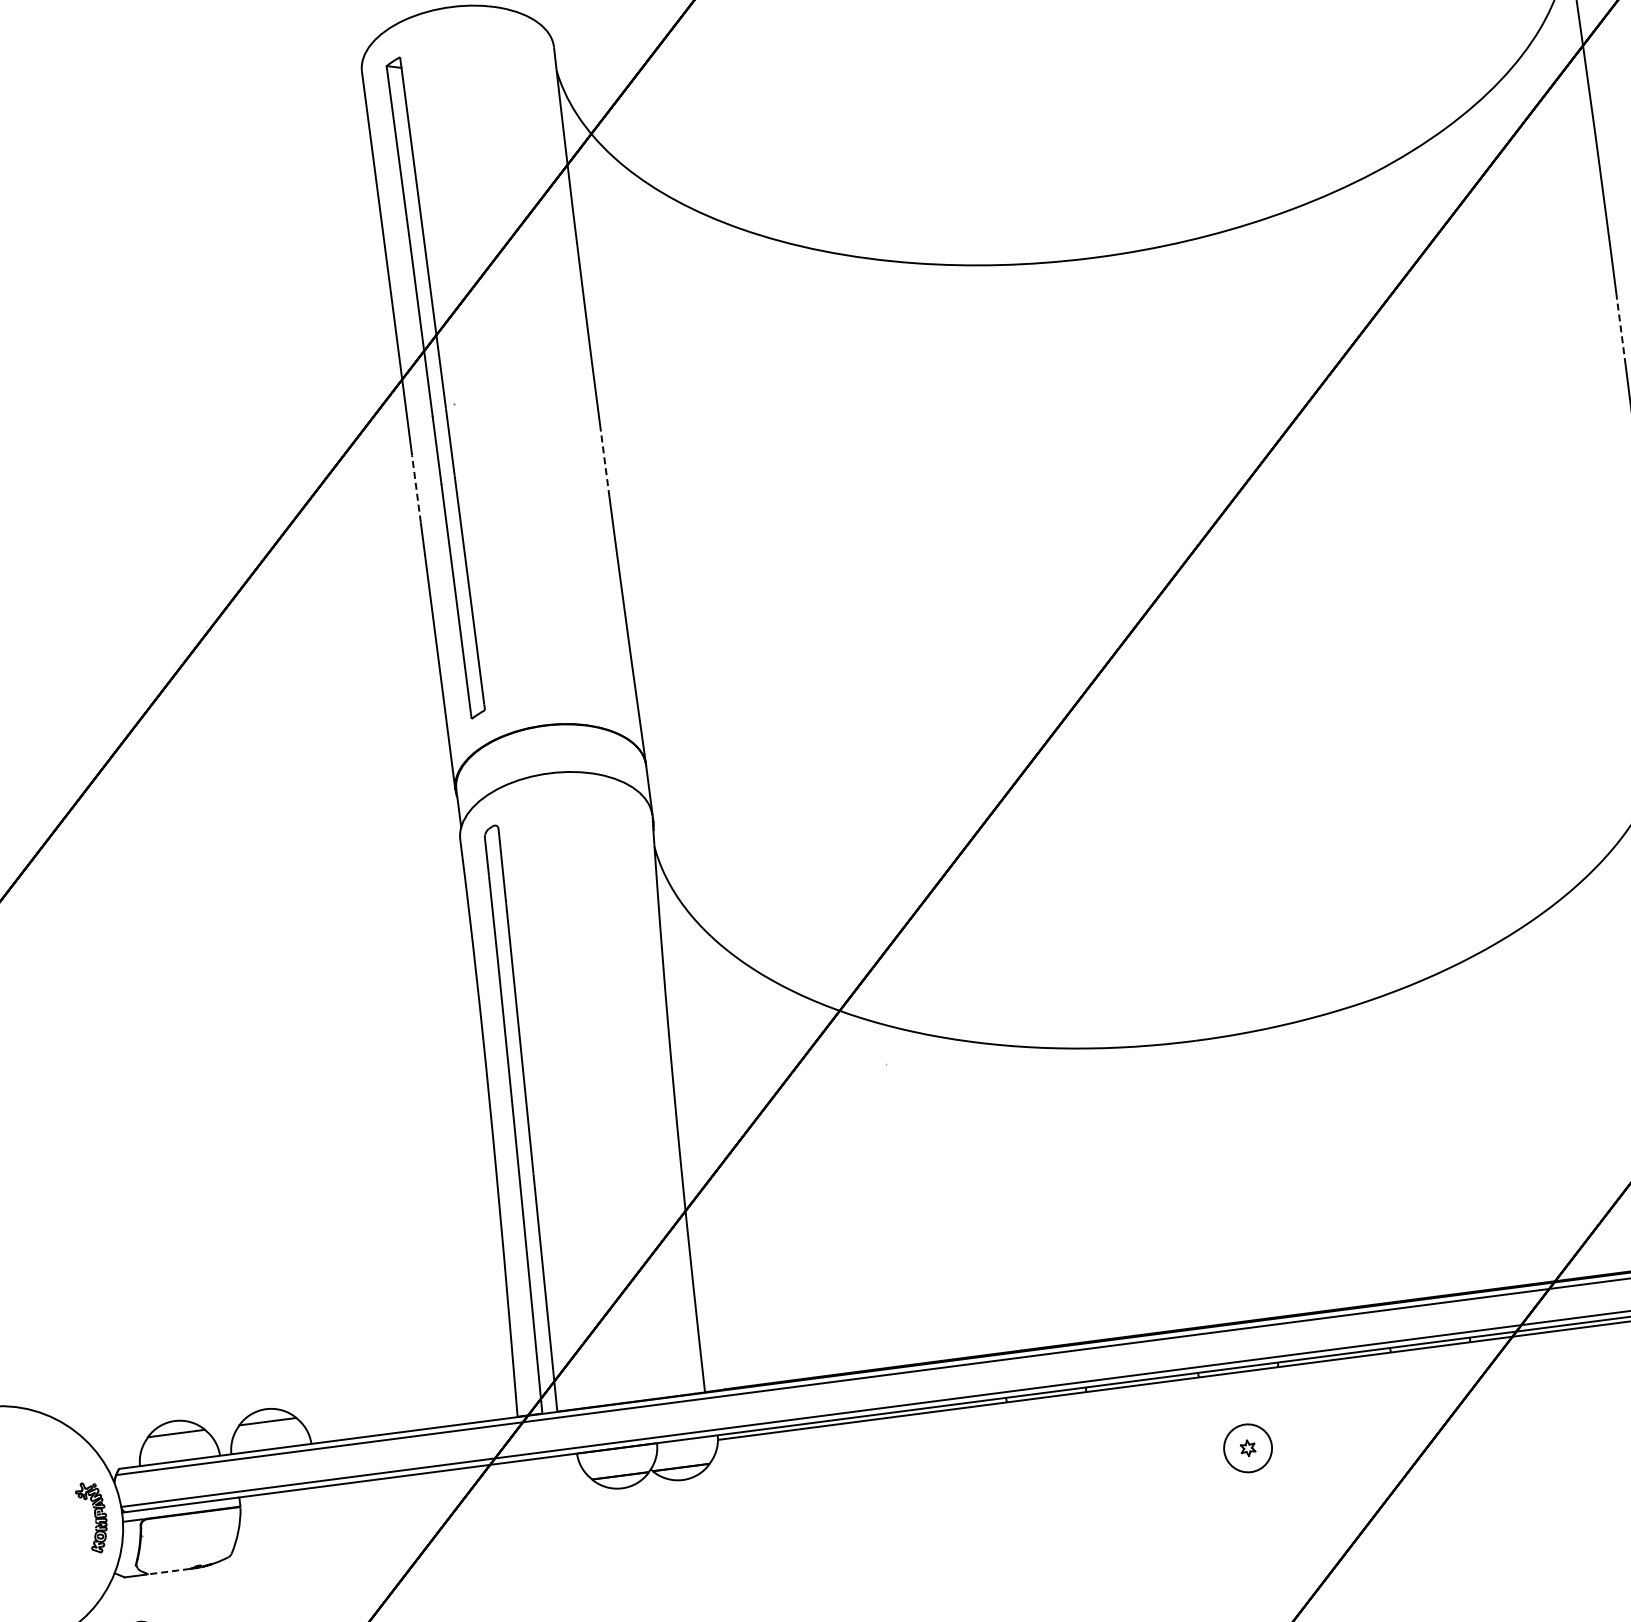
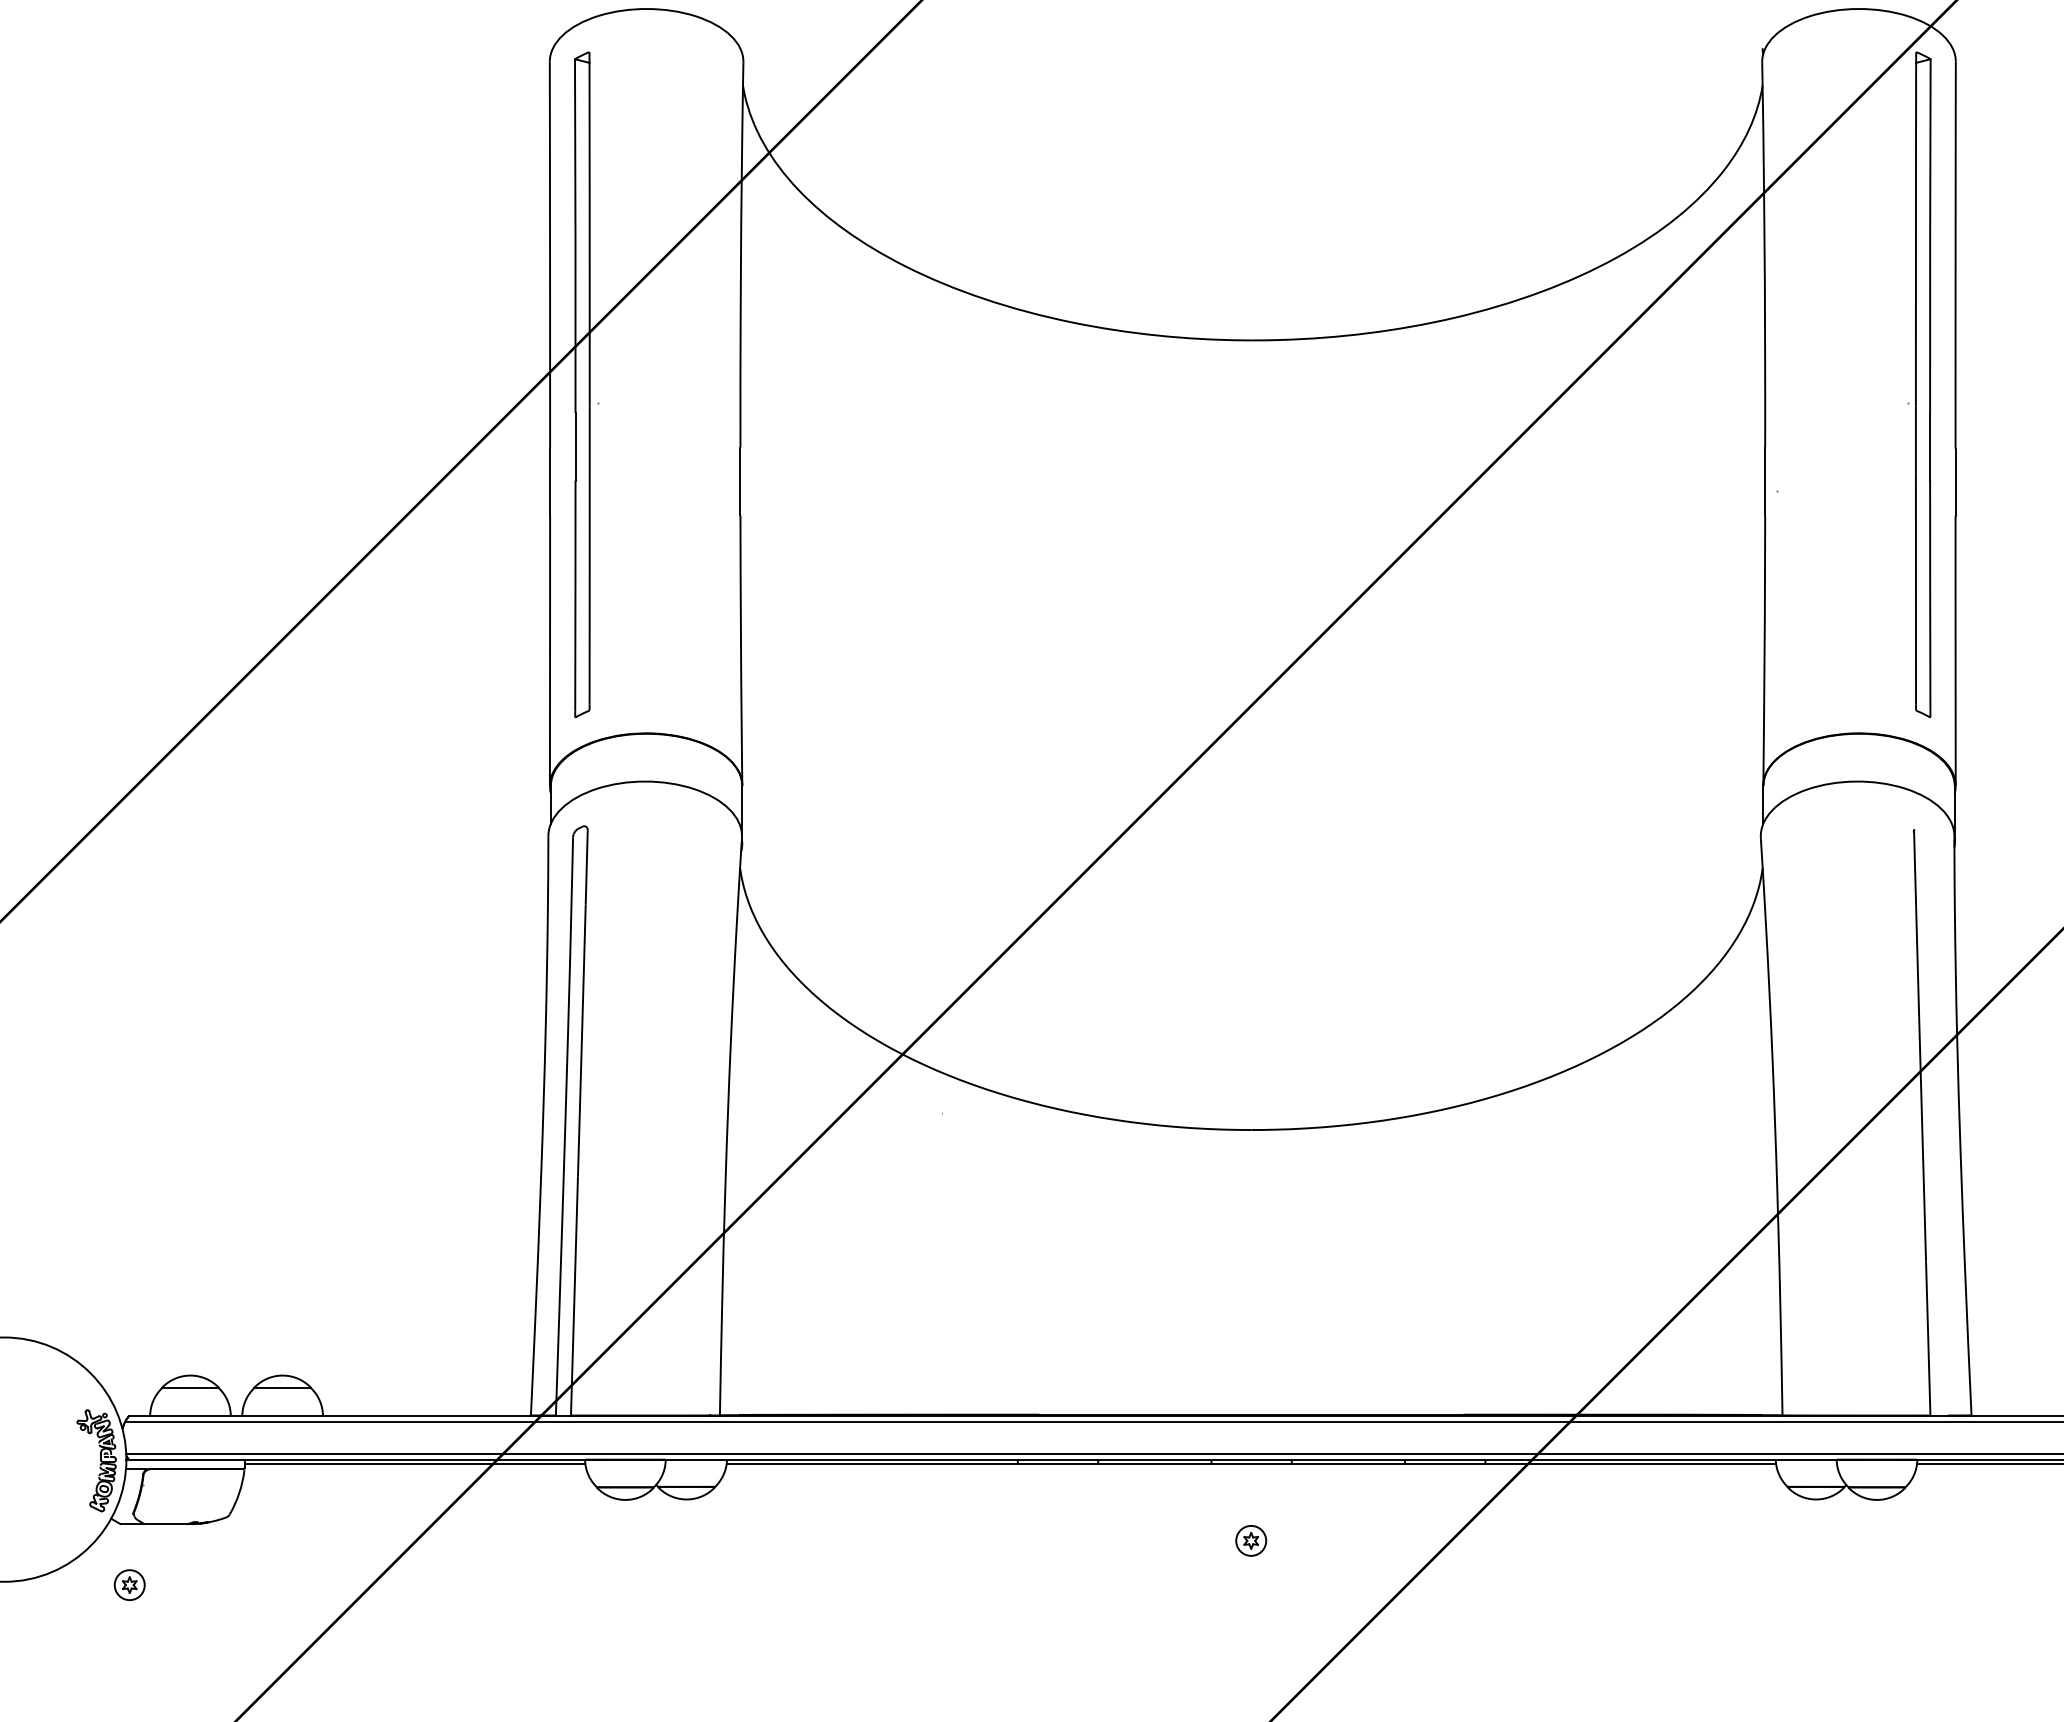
line: (1621, 331) -> (1765, 481), dashed -> solid
line: (605, 463) -> (740, 481), dashed -> solid
line: (416, 489) -> (550, 482), dashed -> solid
circle: (1248, 1447) -> (1251, 1540), size x0.62
line: (408, 1480) -> (414, 1464), added
part: (92, 1517) -> (96, 1460), size x1.43
line: (169, 1571) -> (165, 1524), dashed -> solid

